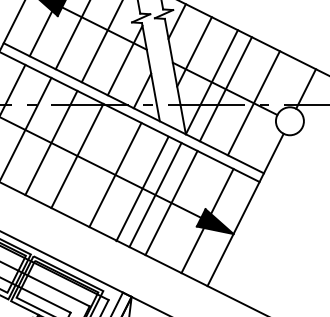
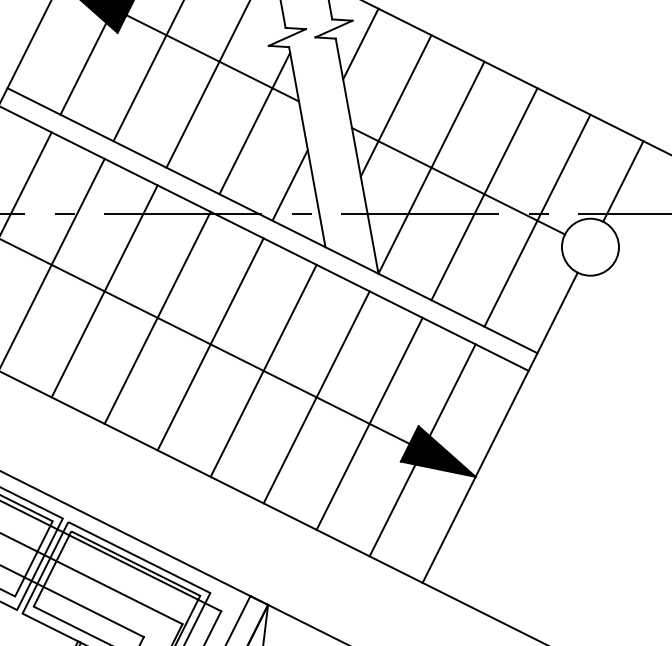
line: (225, 89) -> (483, 194), moved
line: (253, 103) -> (536, 221), moved
line: (115, 174) -> (210, 343), moved
line: (142, 188) -> (263, 369), moved
line: (171, 202) -> (369, 422), moved

